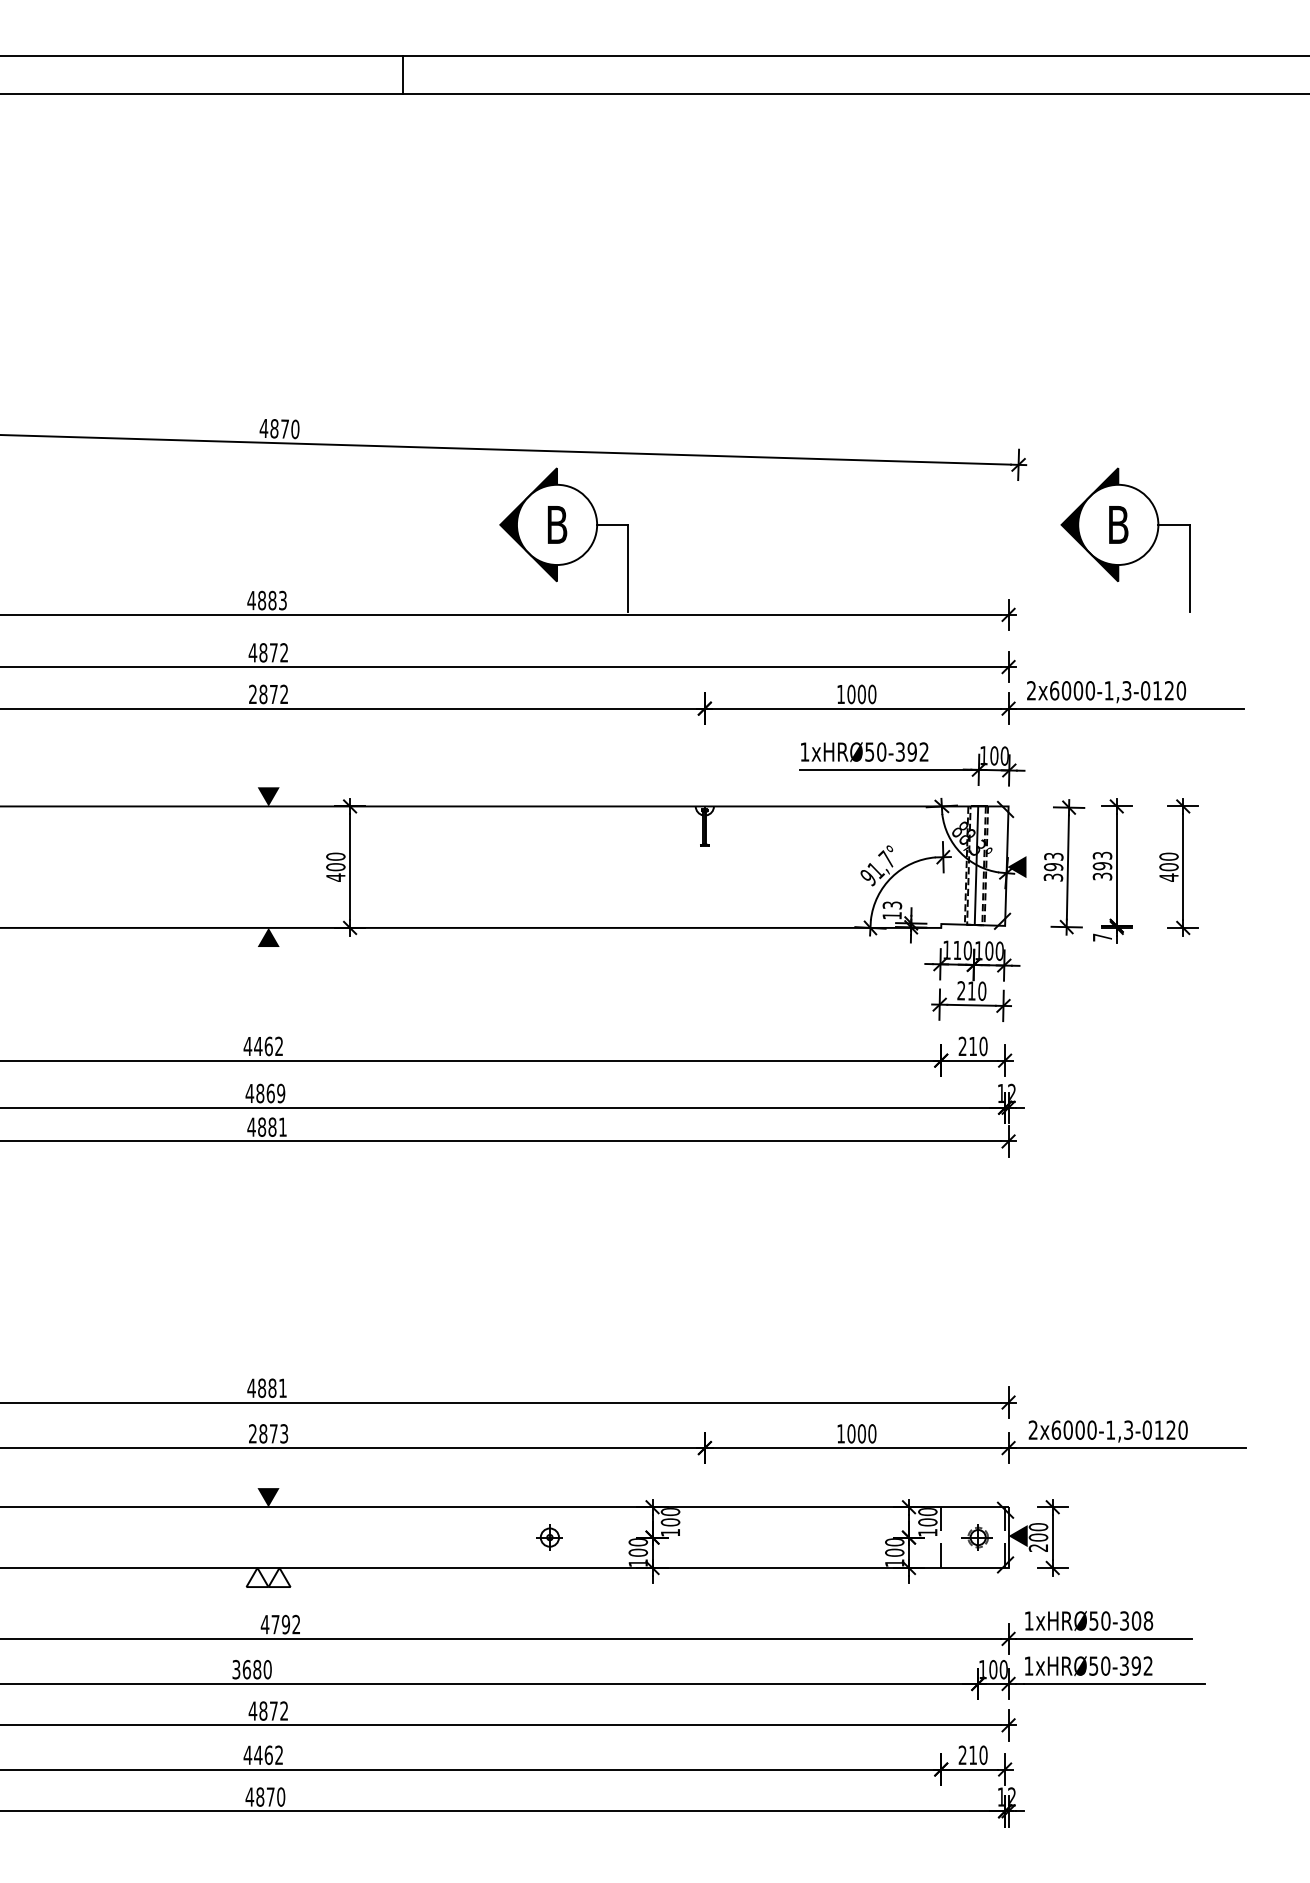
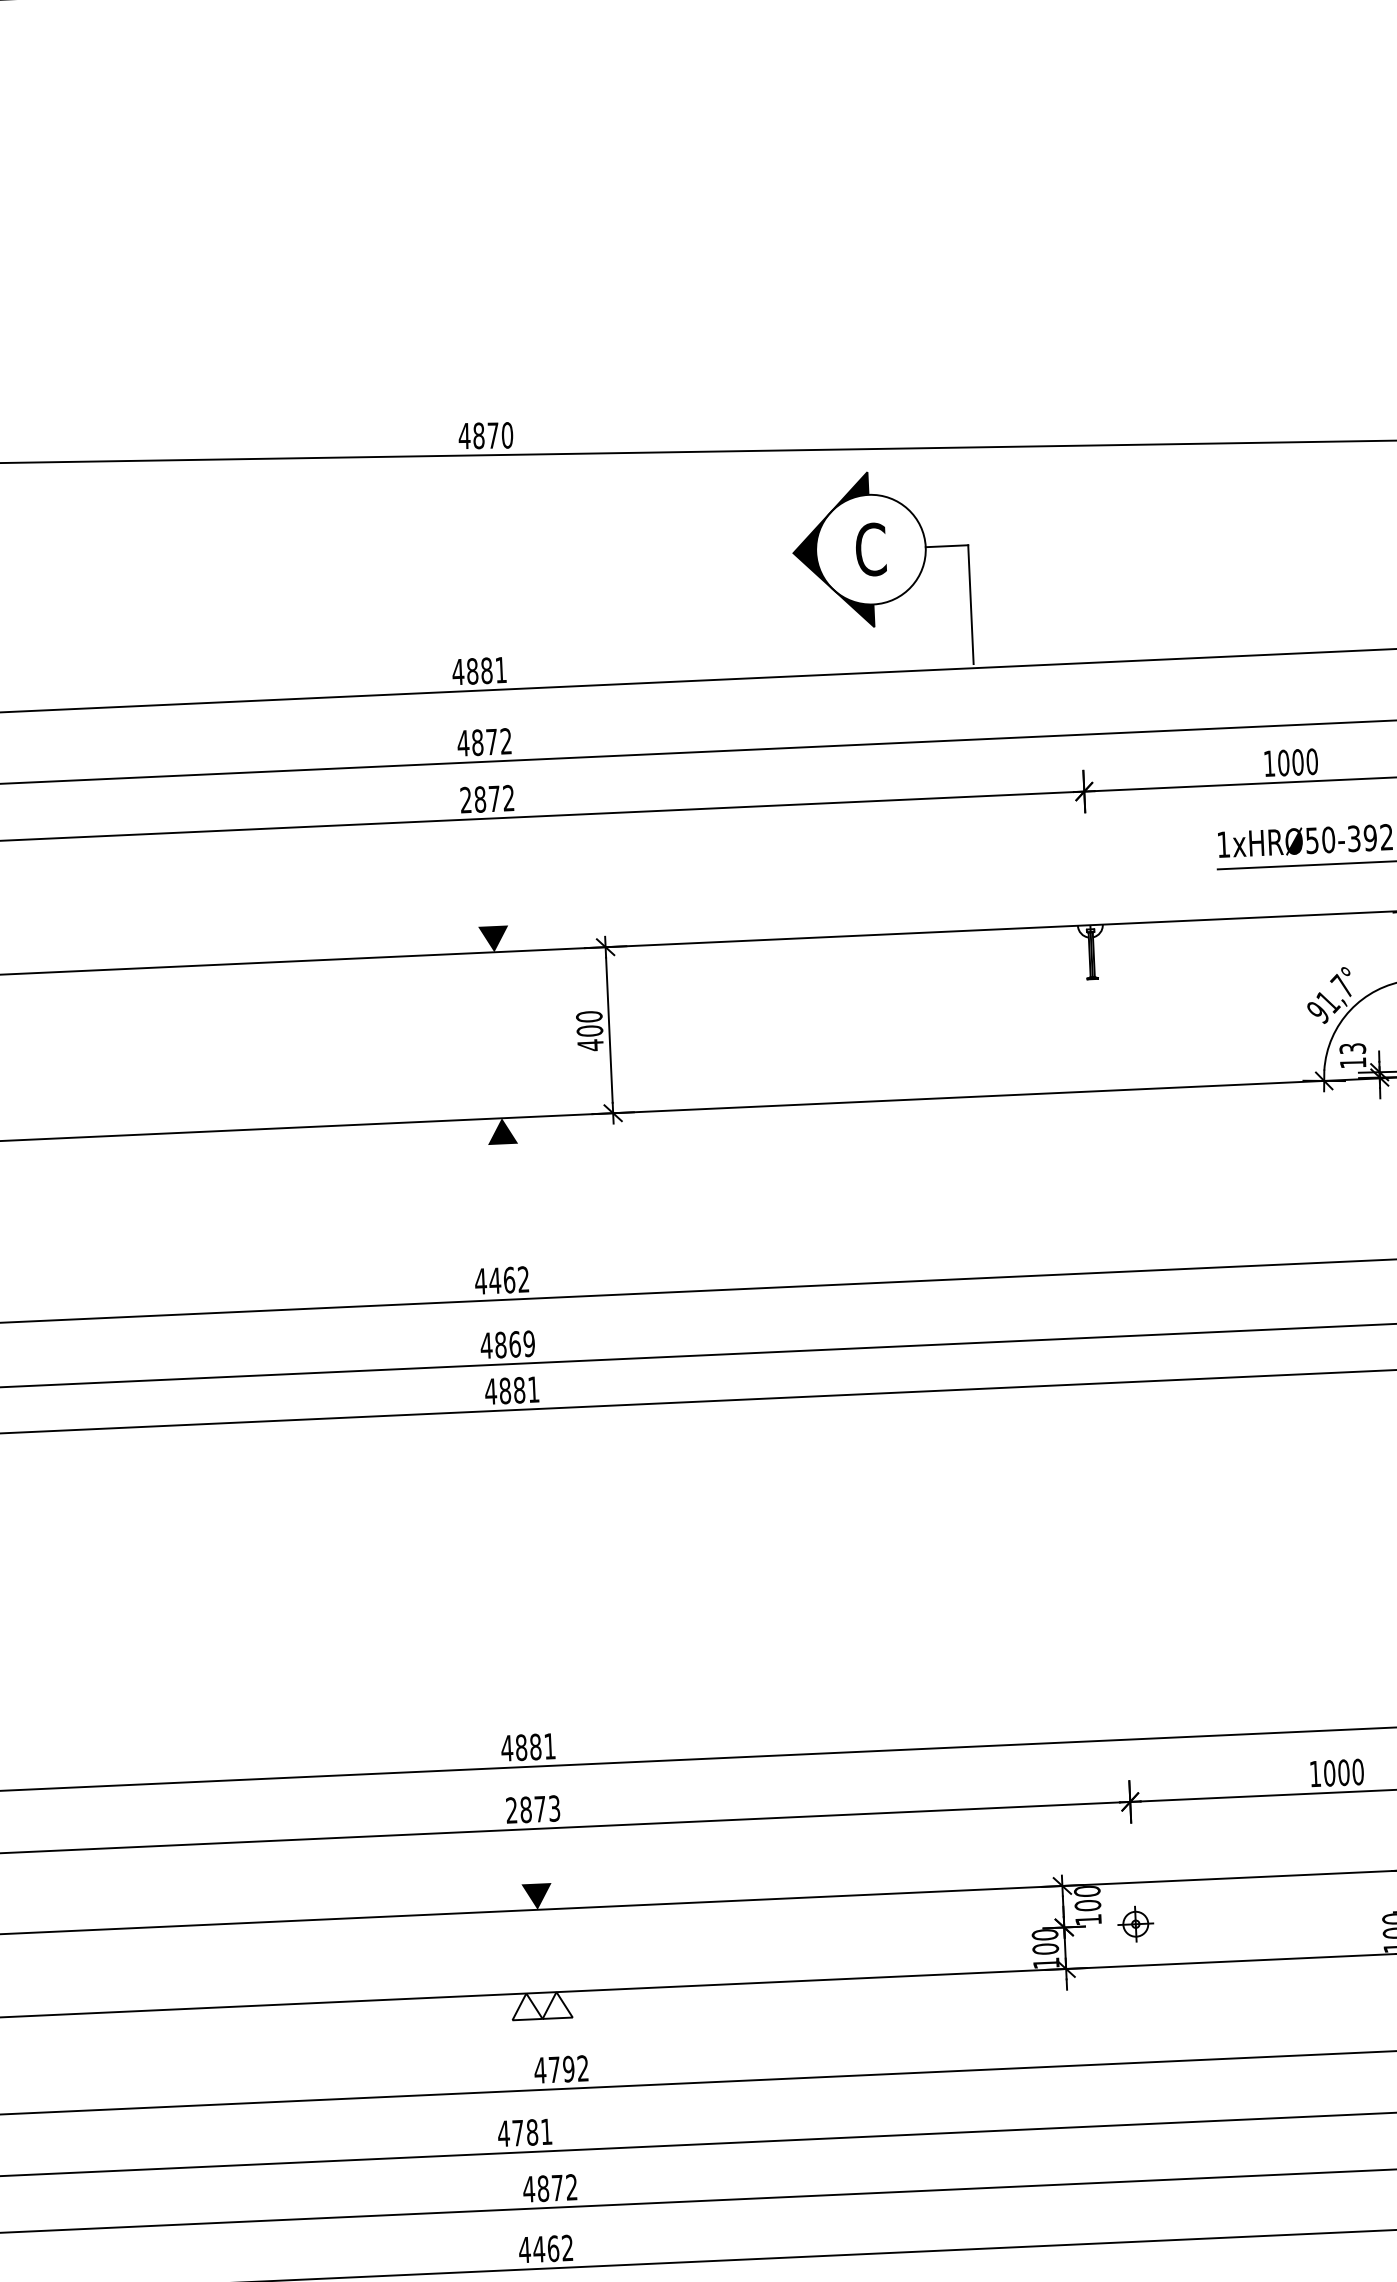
text: (557, 524) -> (871, 549), B -> C
text: (282, 600) -> (500, 670), 4883 -> 4881
part: (549, 1537) -> (1135, 1924), moved
text: (251, 1669) -> (524, 2132), 3680 -> 4781

